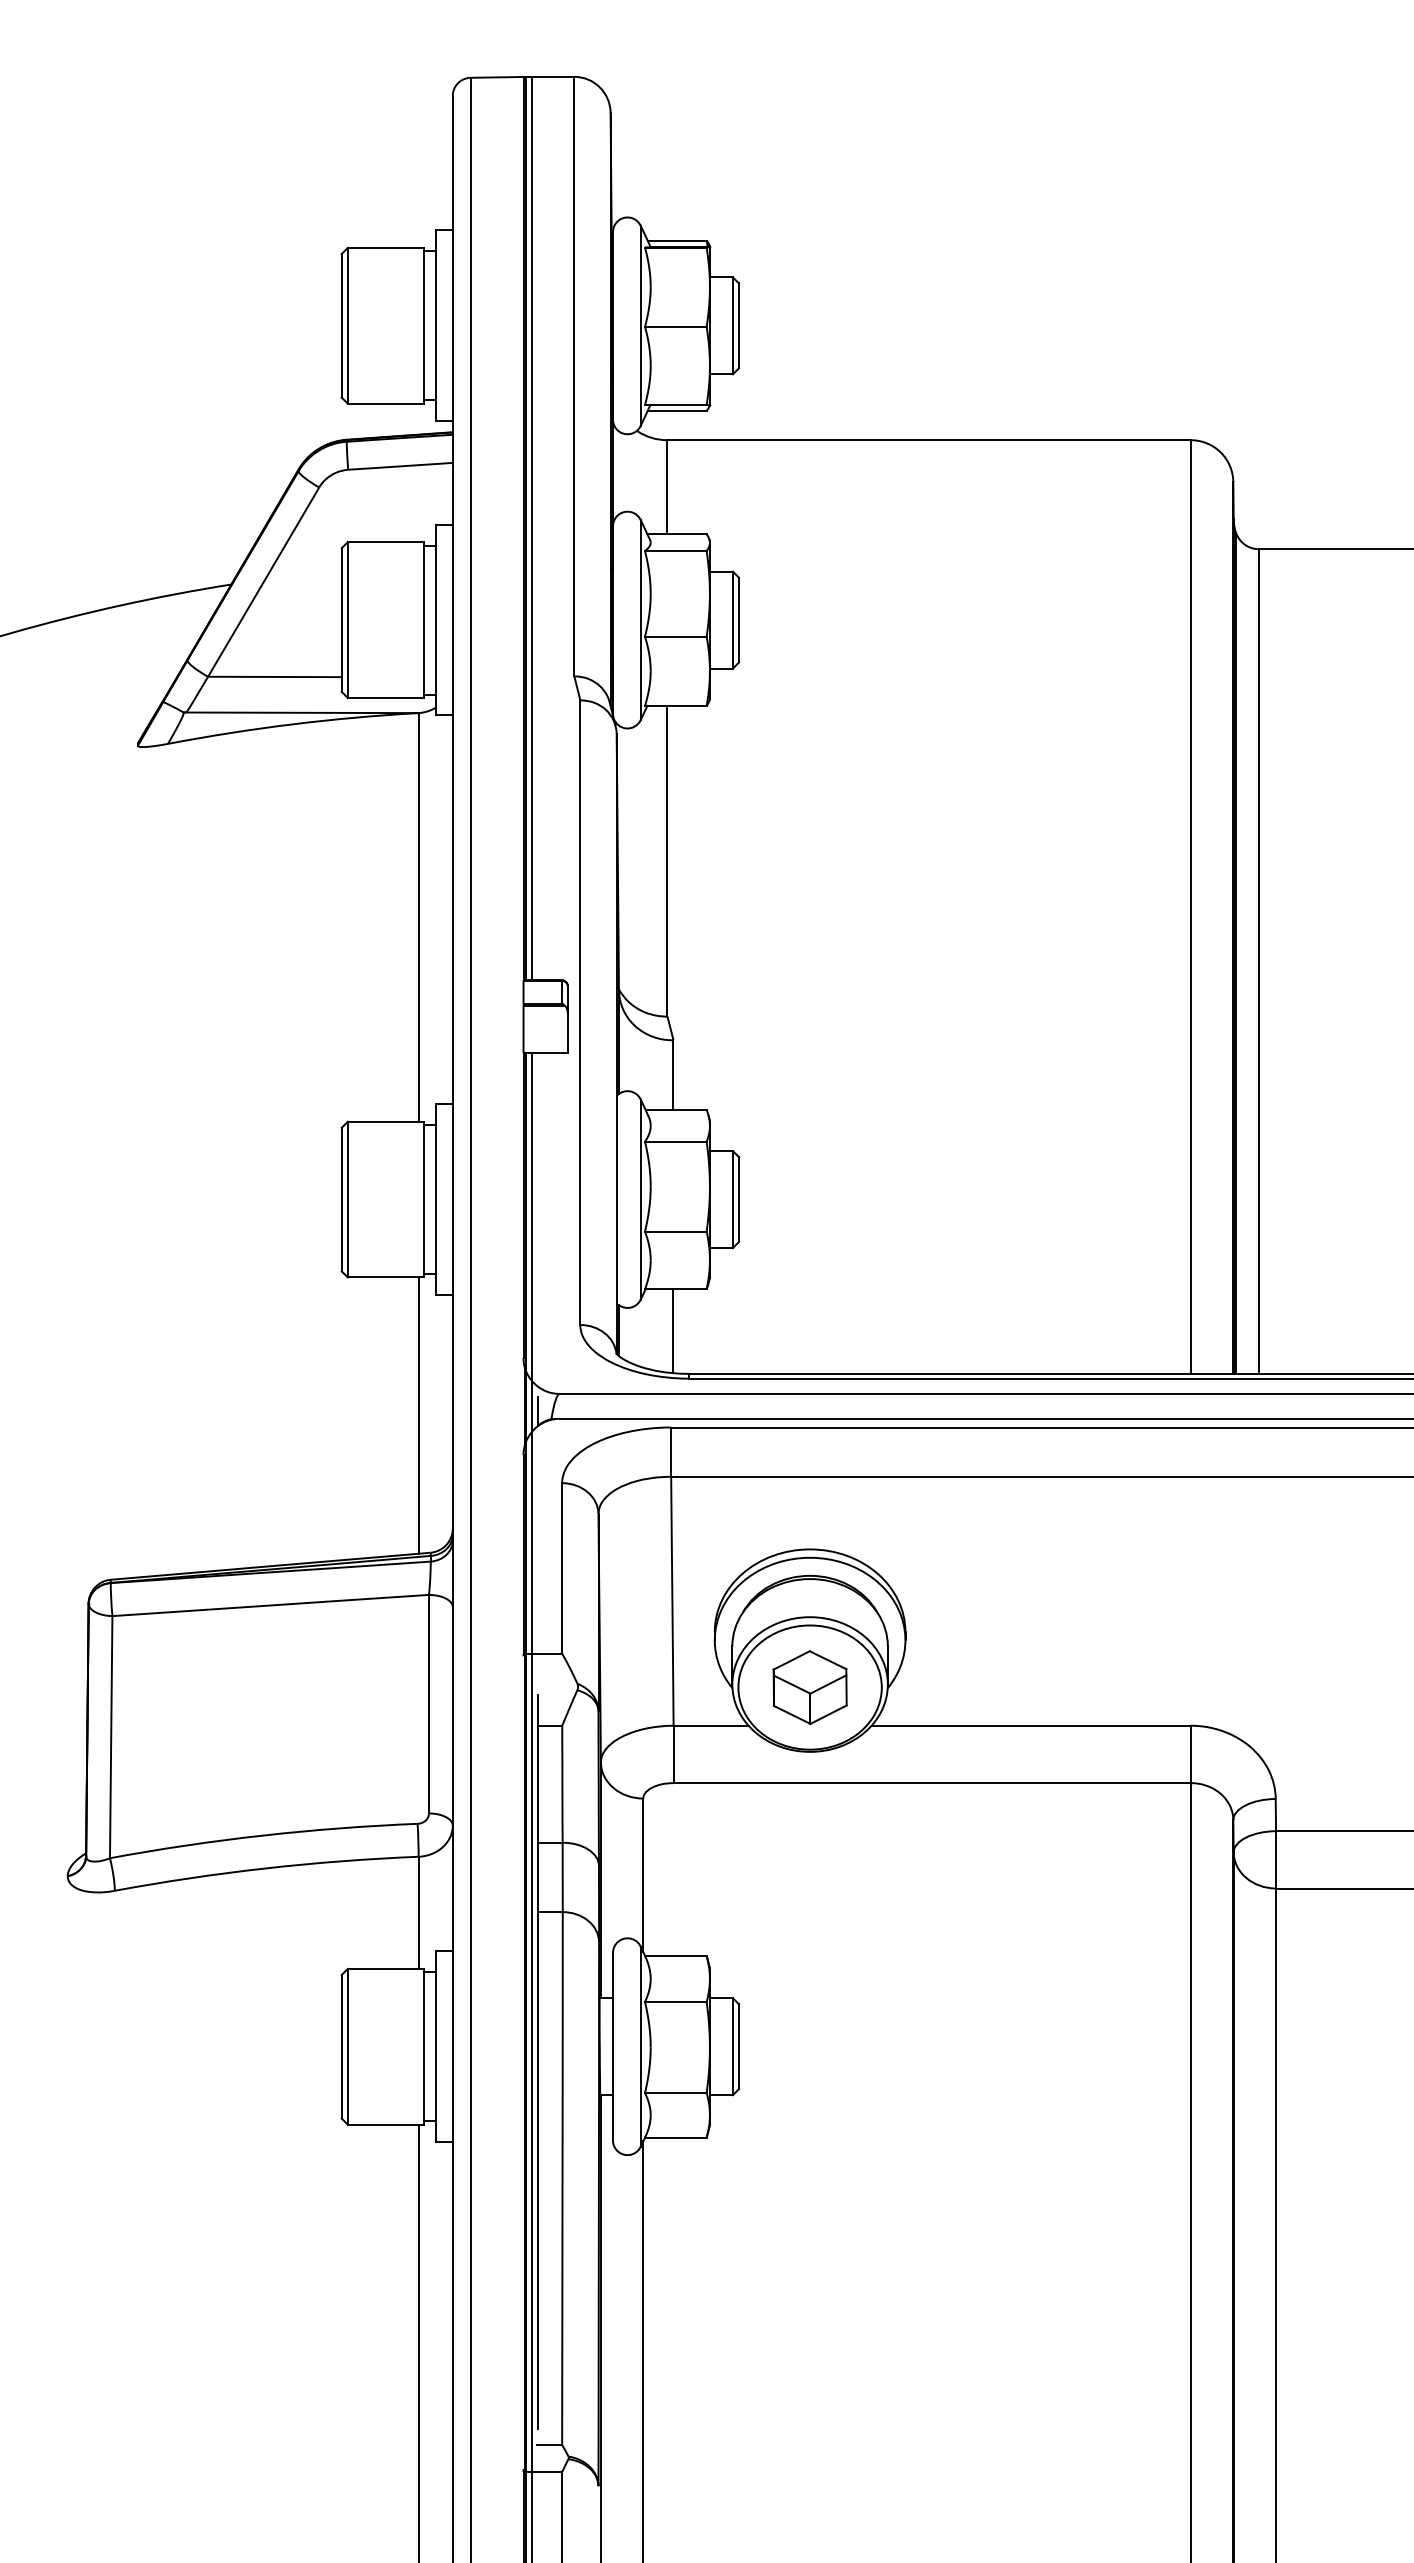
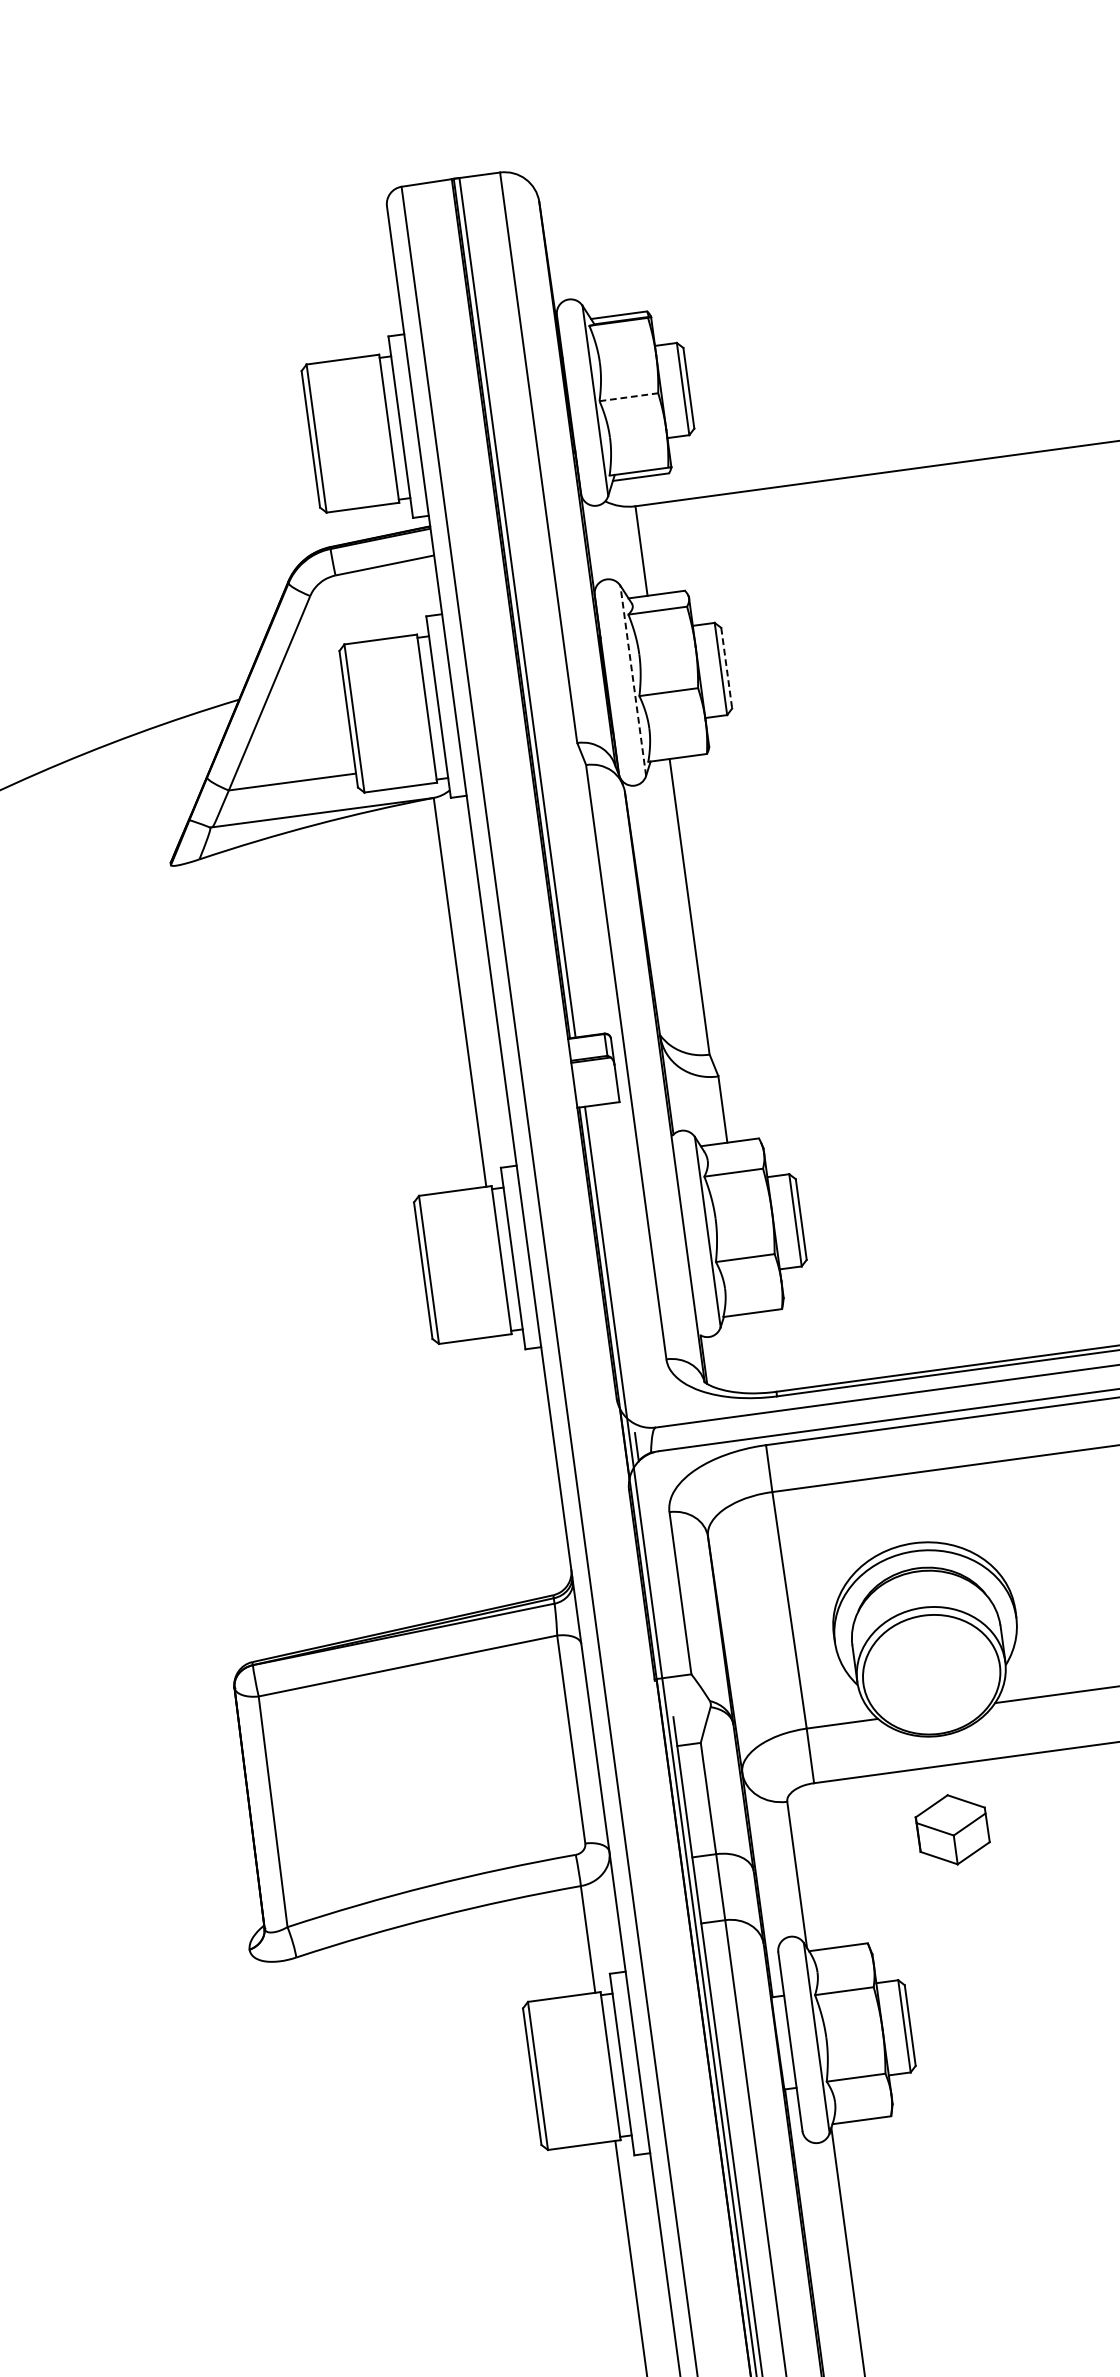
line: (675, 326) -> (628, 397), solid -> dashed
line: (640, 620) -> (633, 681), solid -> dashed
line: (739, 620) -> (727, 668), solid -> dashed
line: (673, 1331) -> (755, 1353), removed
line: (418, 1415) -> (524, 1466), removed
part: (809, 1687) -> (952, 1829), moved

